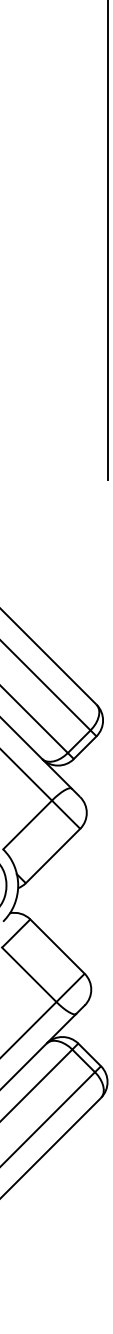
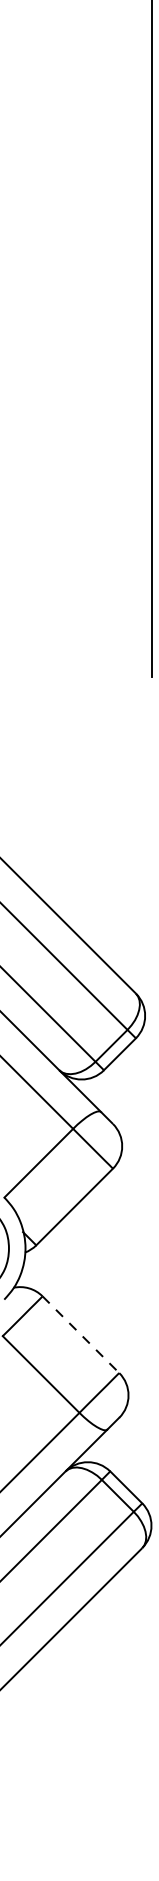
line: (57, 946) -> (80, 1334), solid -> dashed

